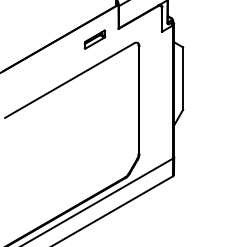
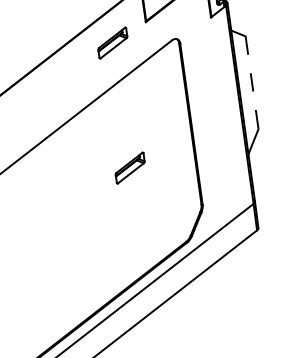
line: (183, 79) -> (252, 84), solid -> dashed
part: (94, 123) -> (129, 167), added

